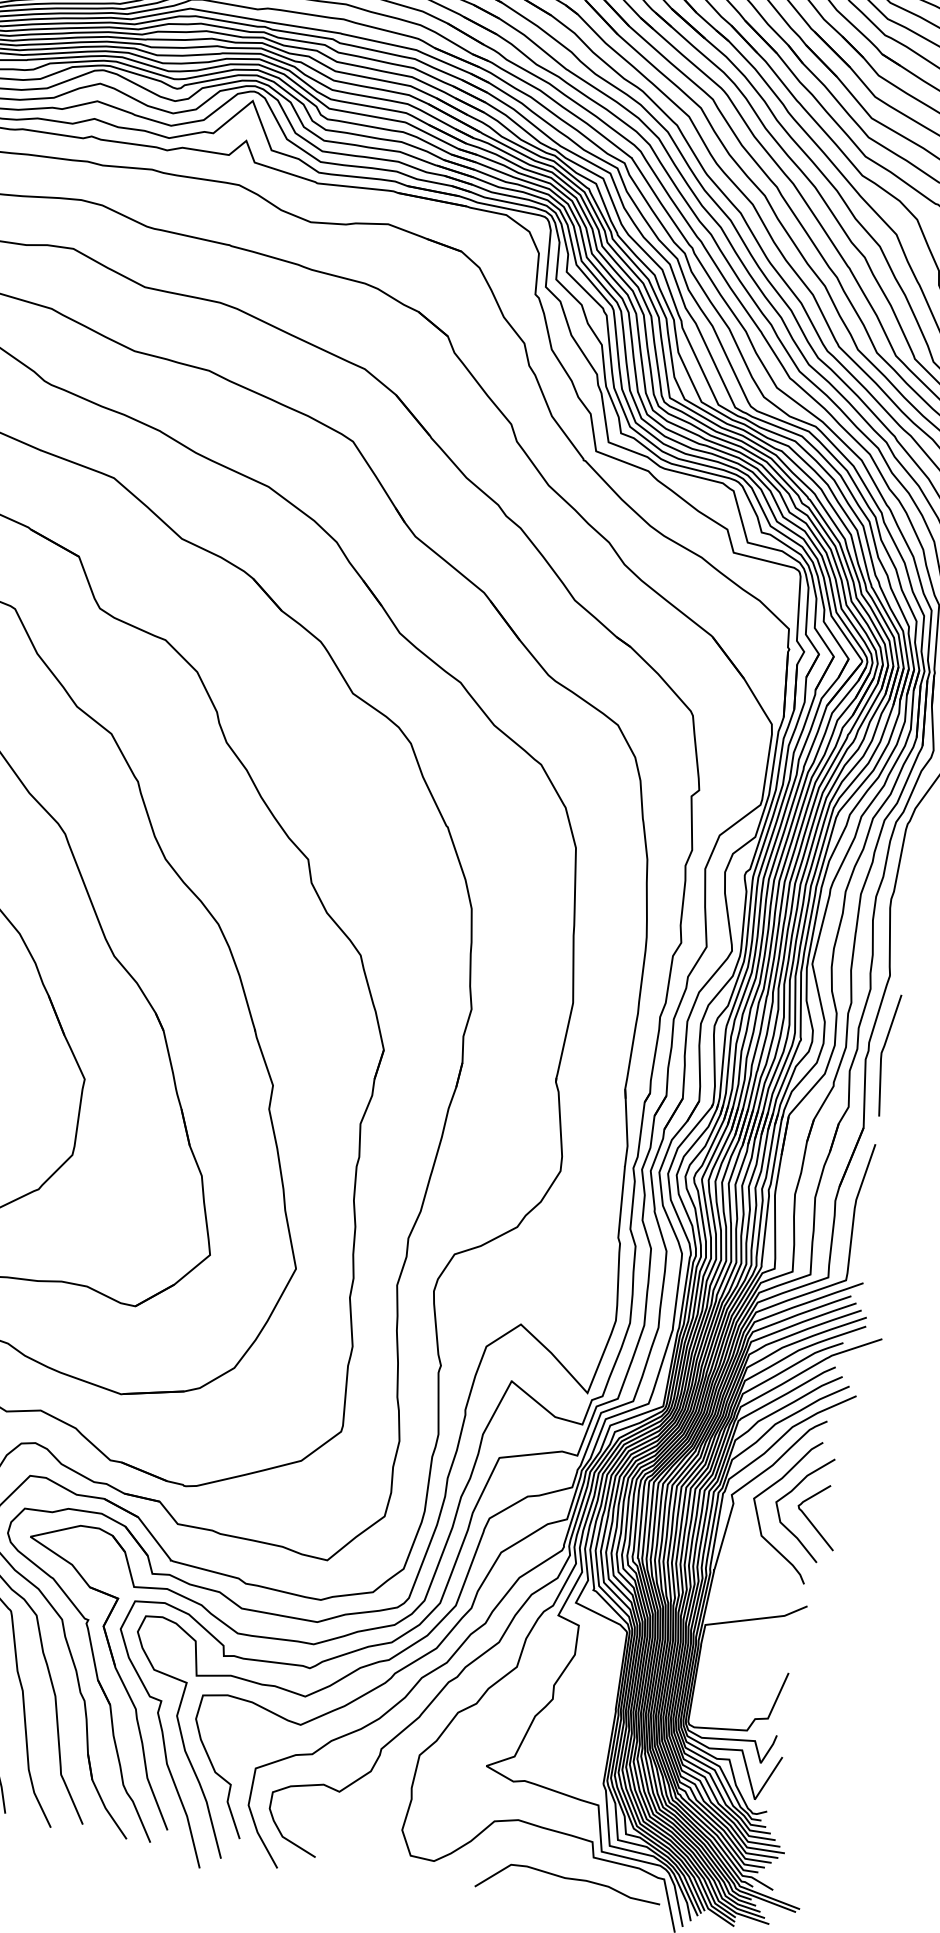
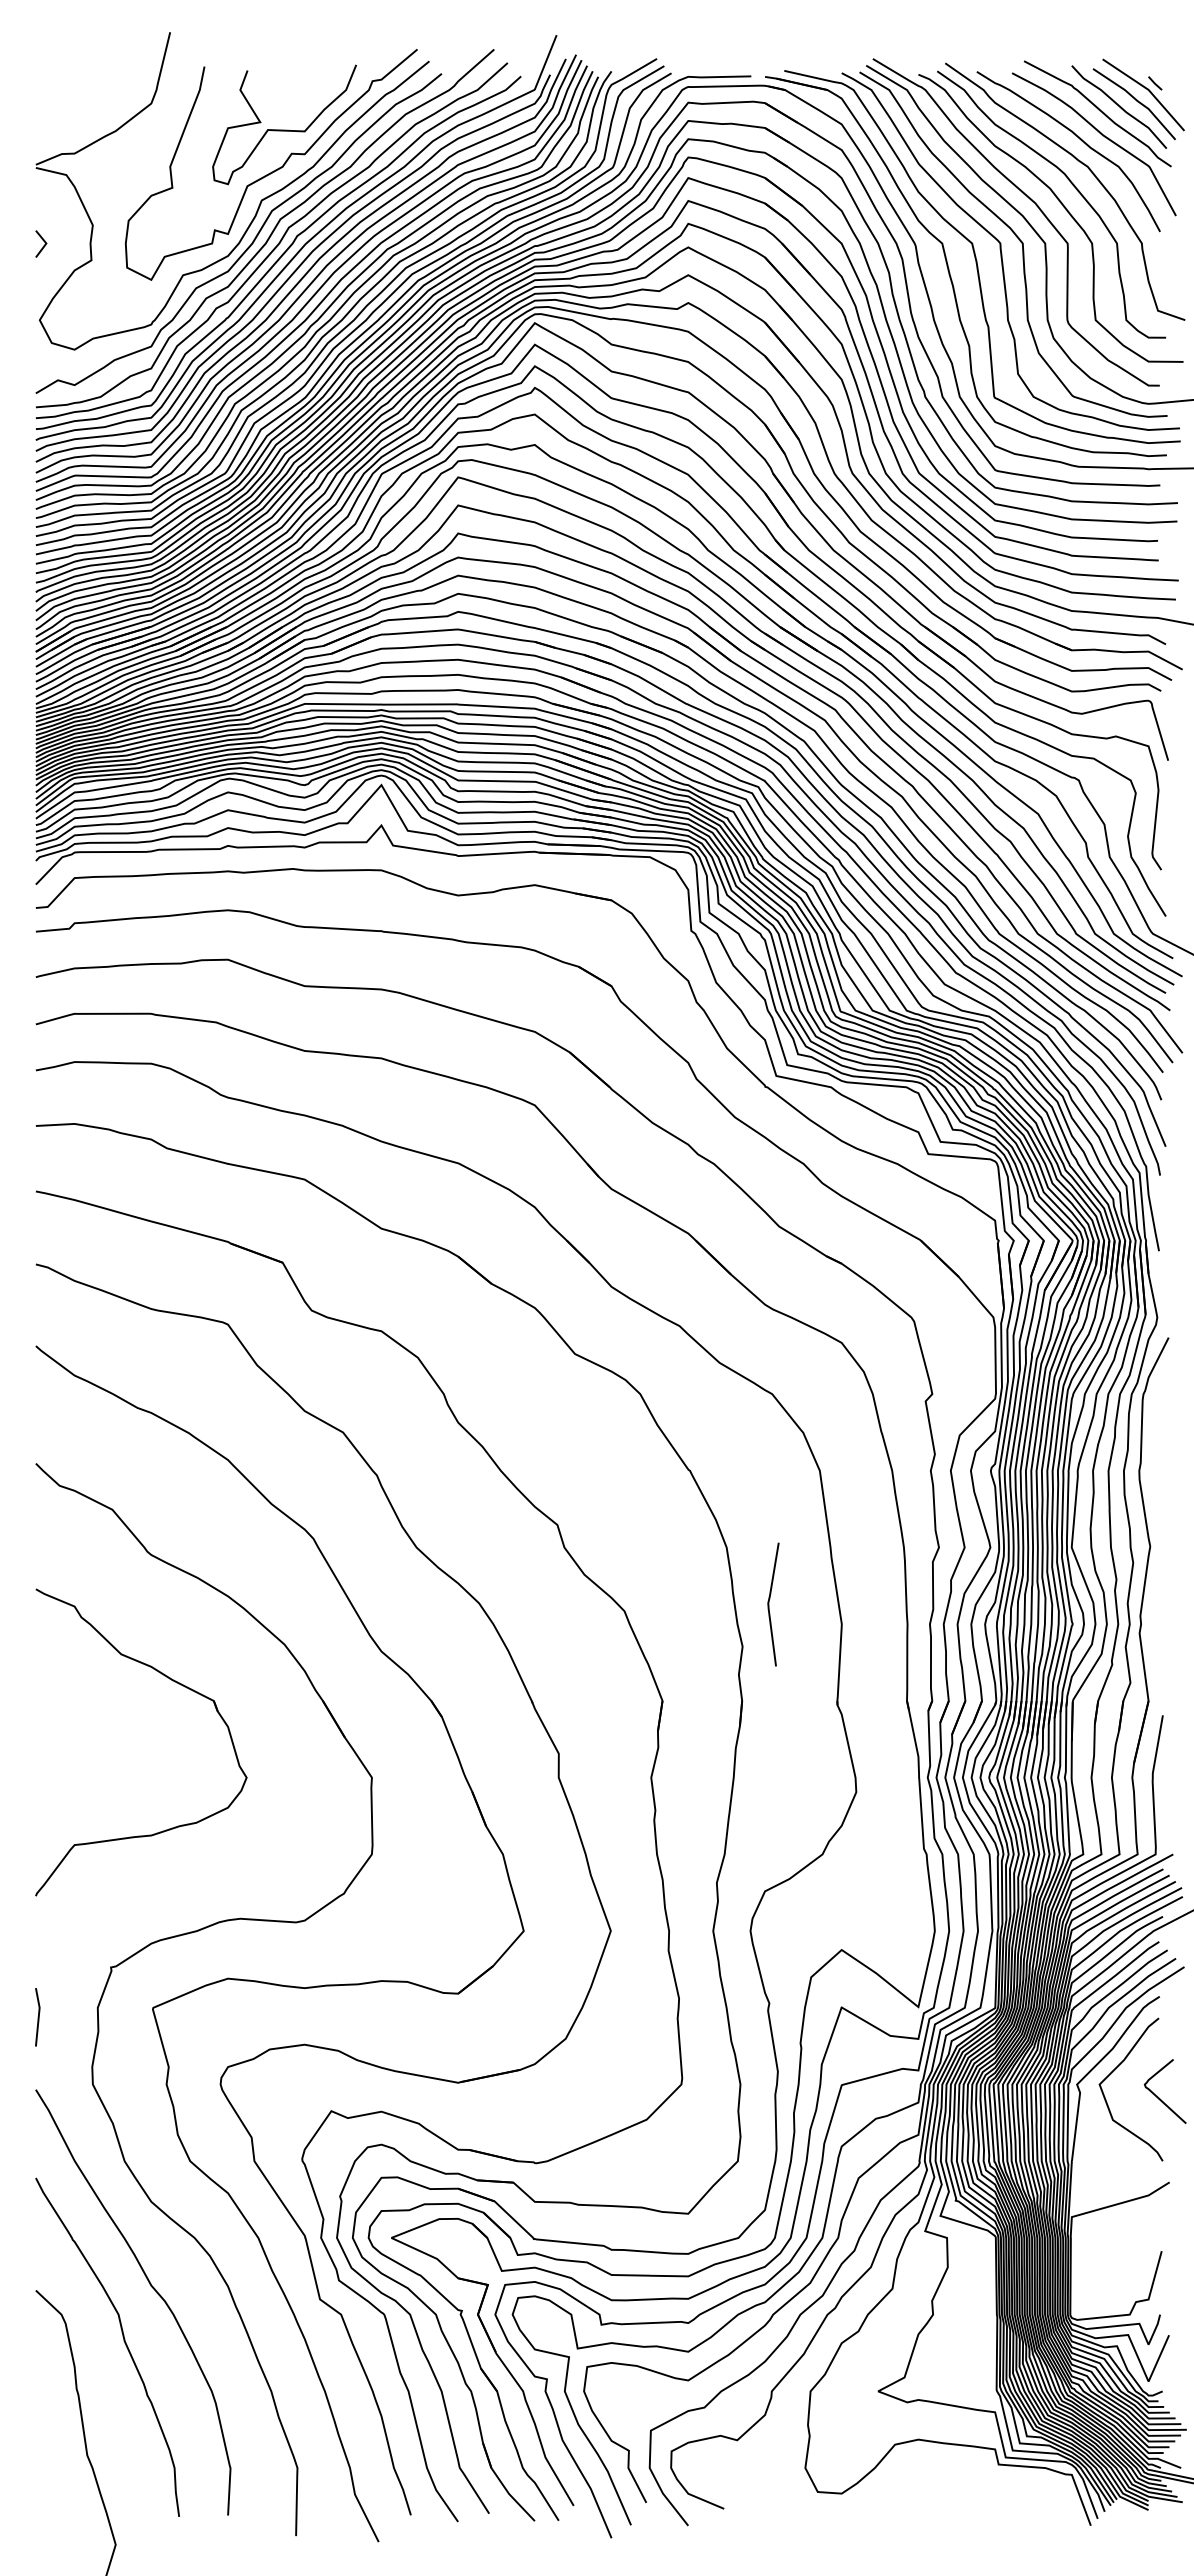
line: (882, 1054) -> (769, 1604), moved
curve: (791, 1492) -> (1135, 2072), removed
curve: (569, 1879) -> (978, 2490), removed

